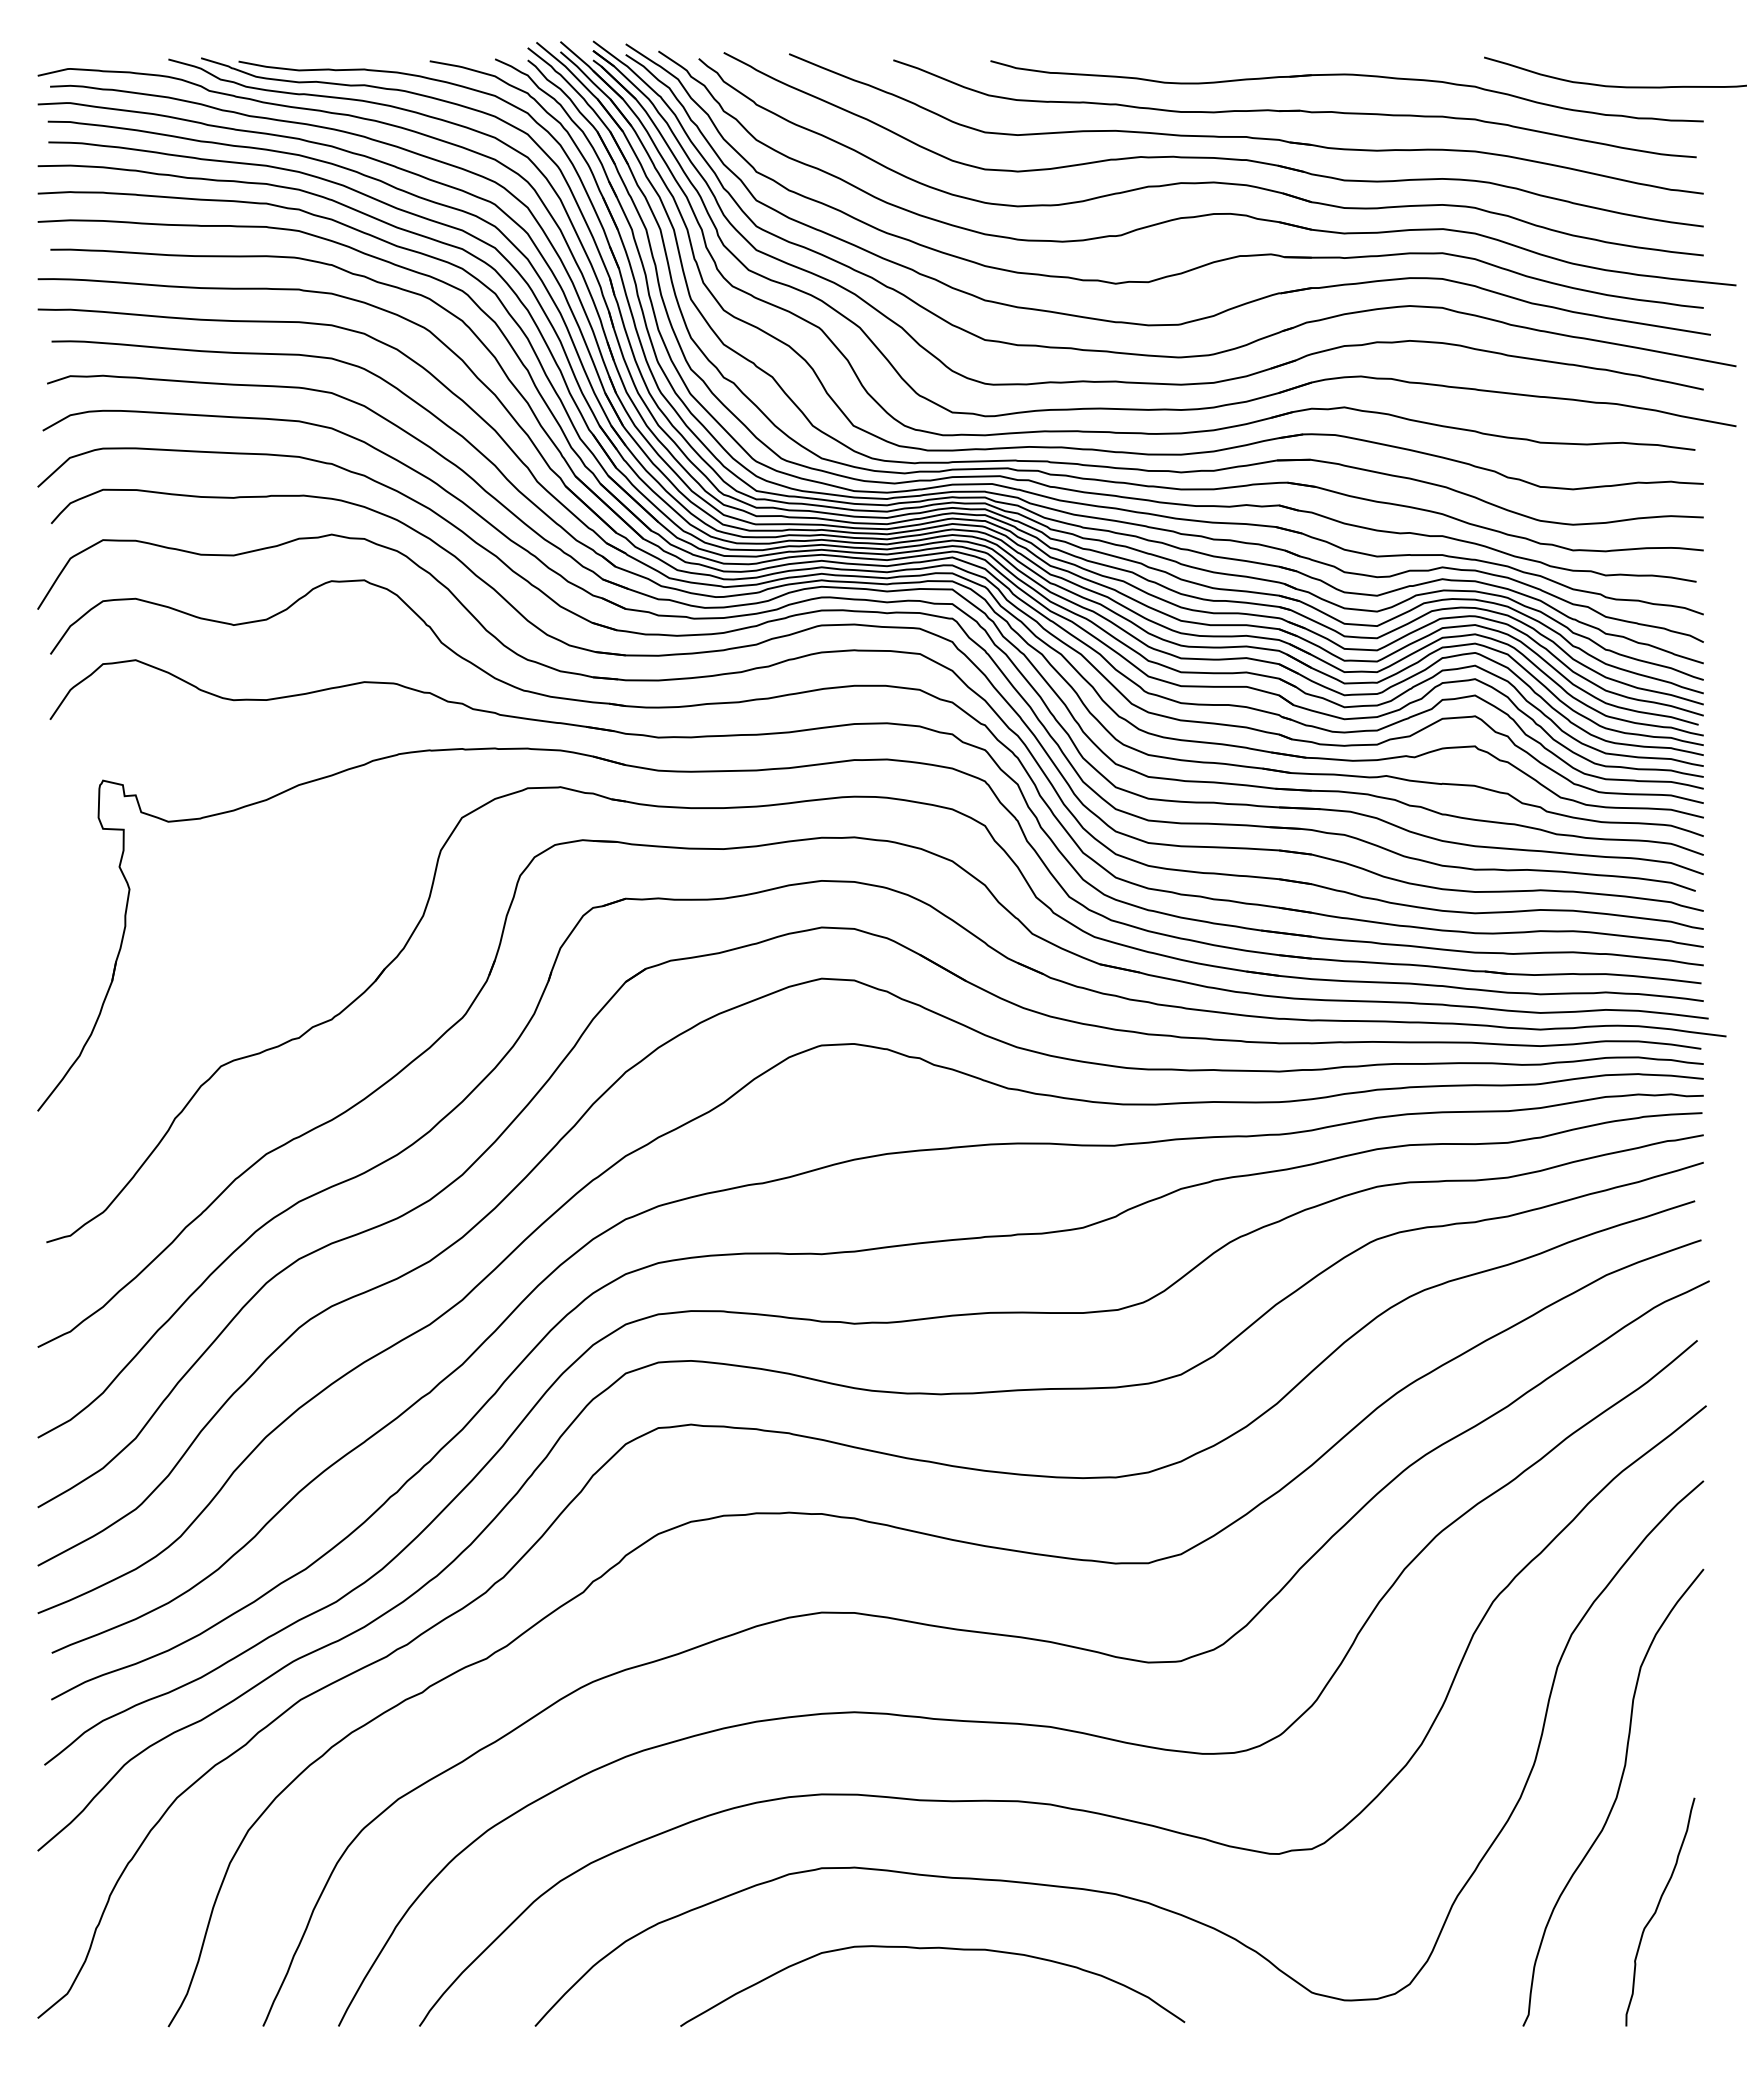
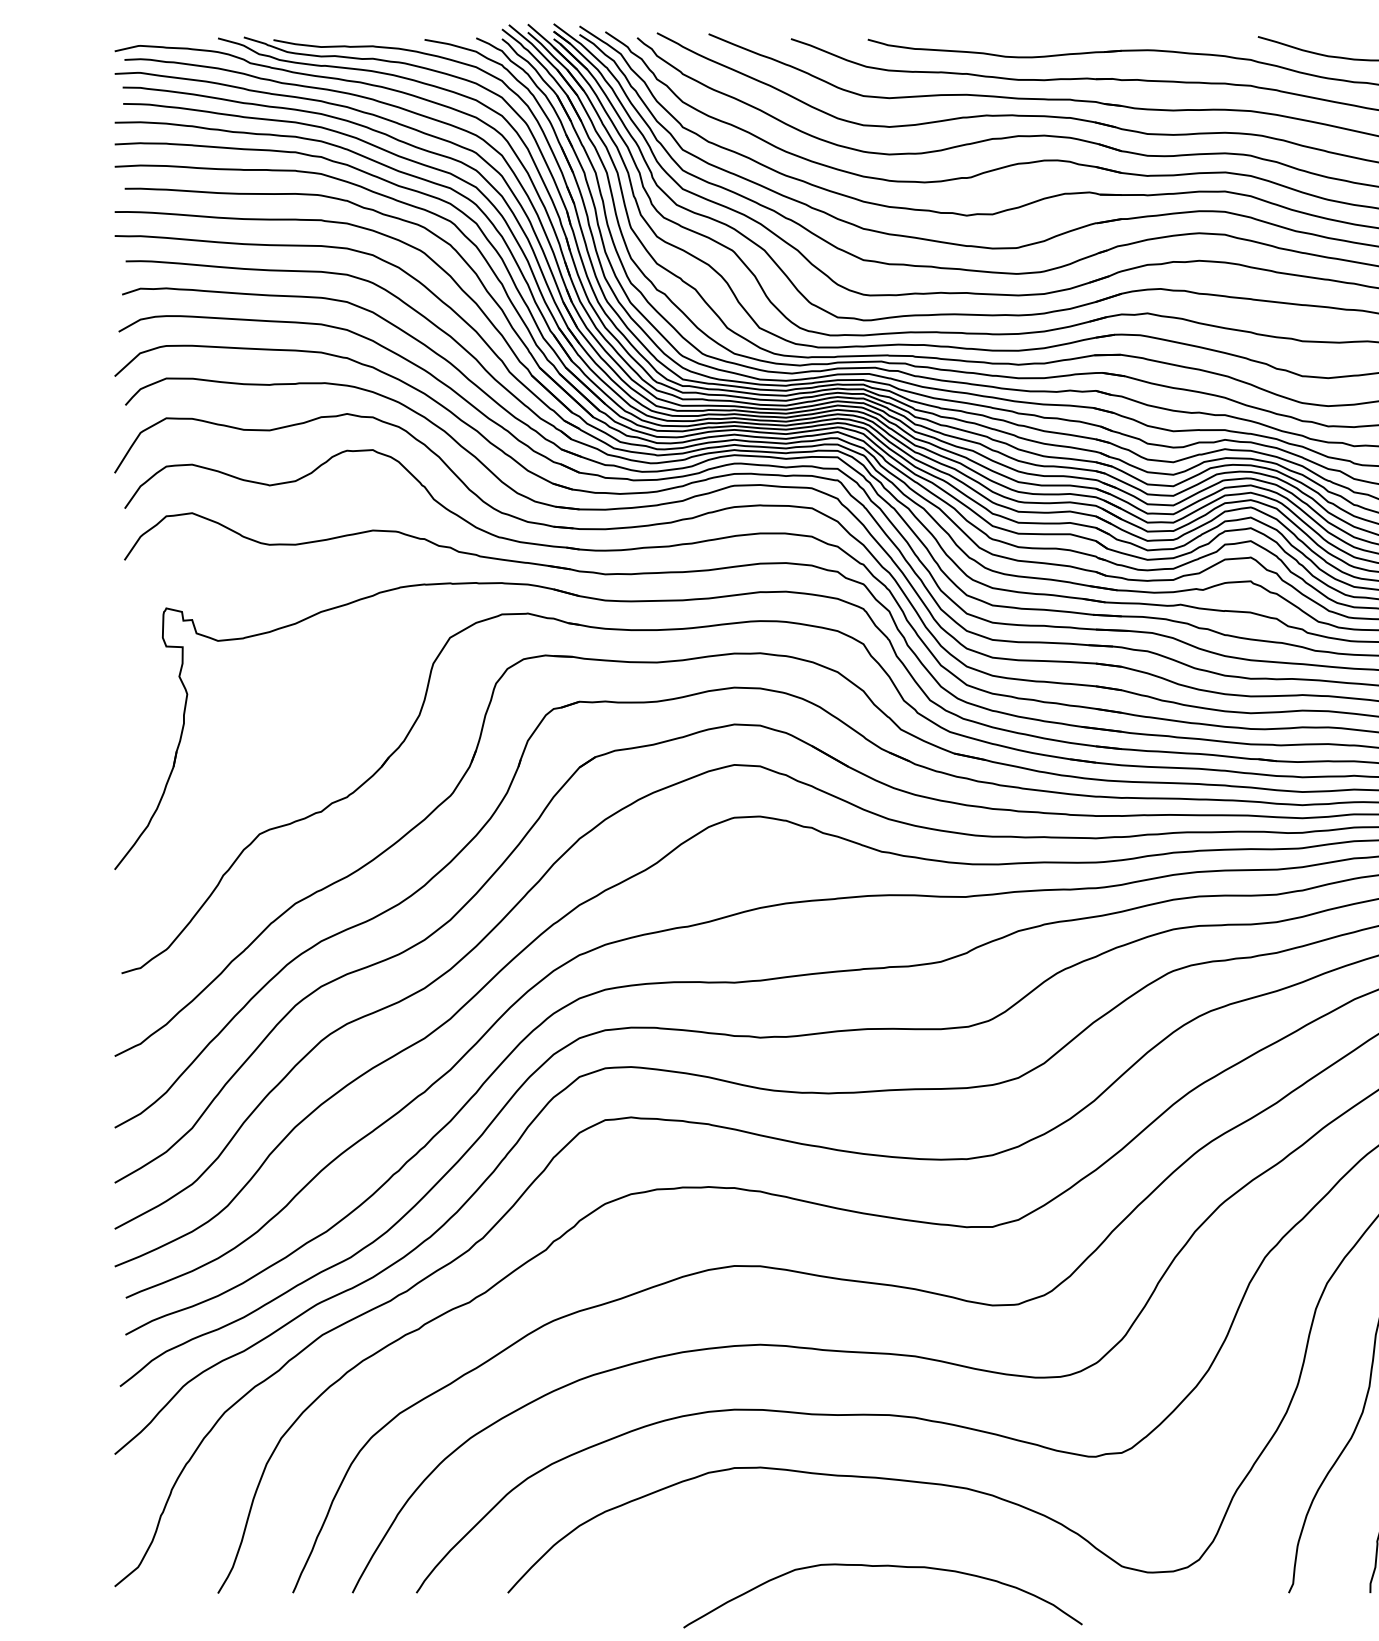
curve: (932, 1948) -> (882, 1566), moved

